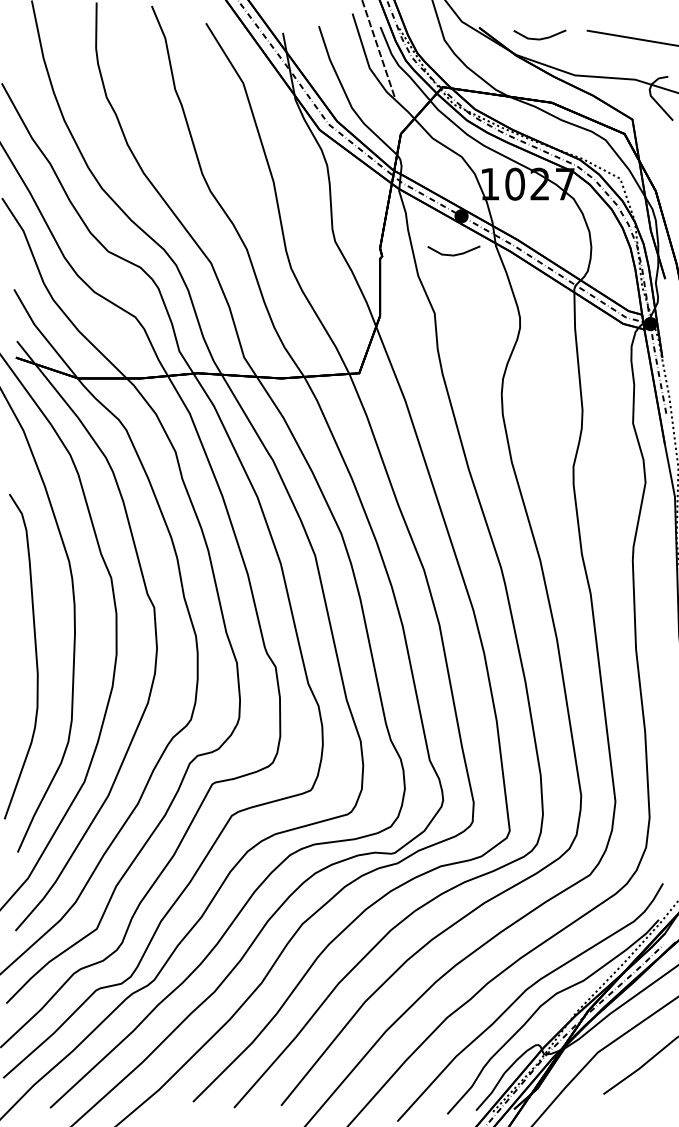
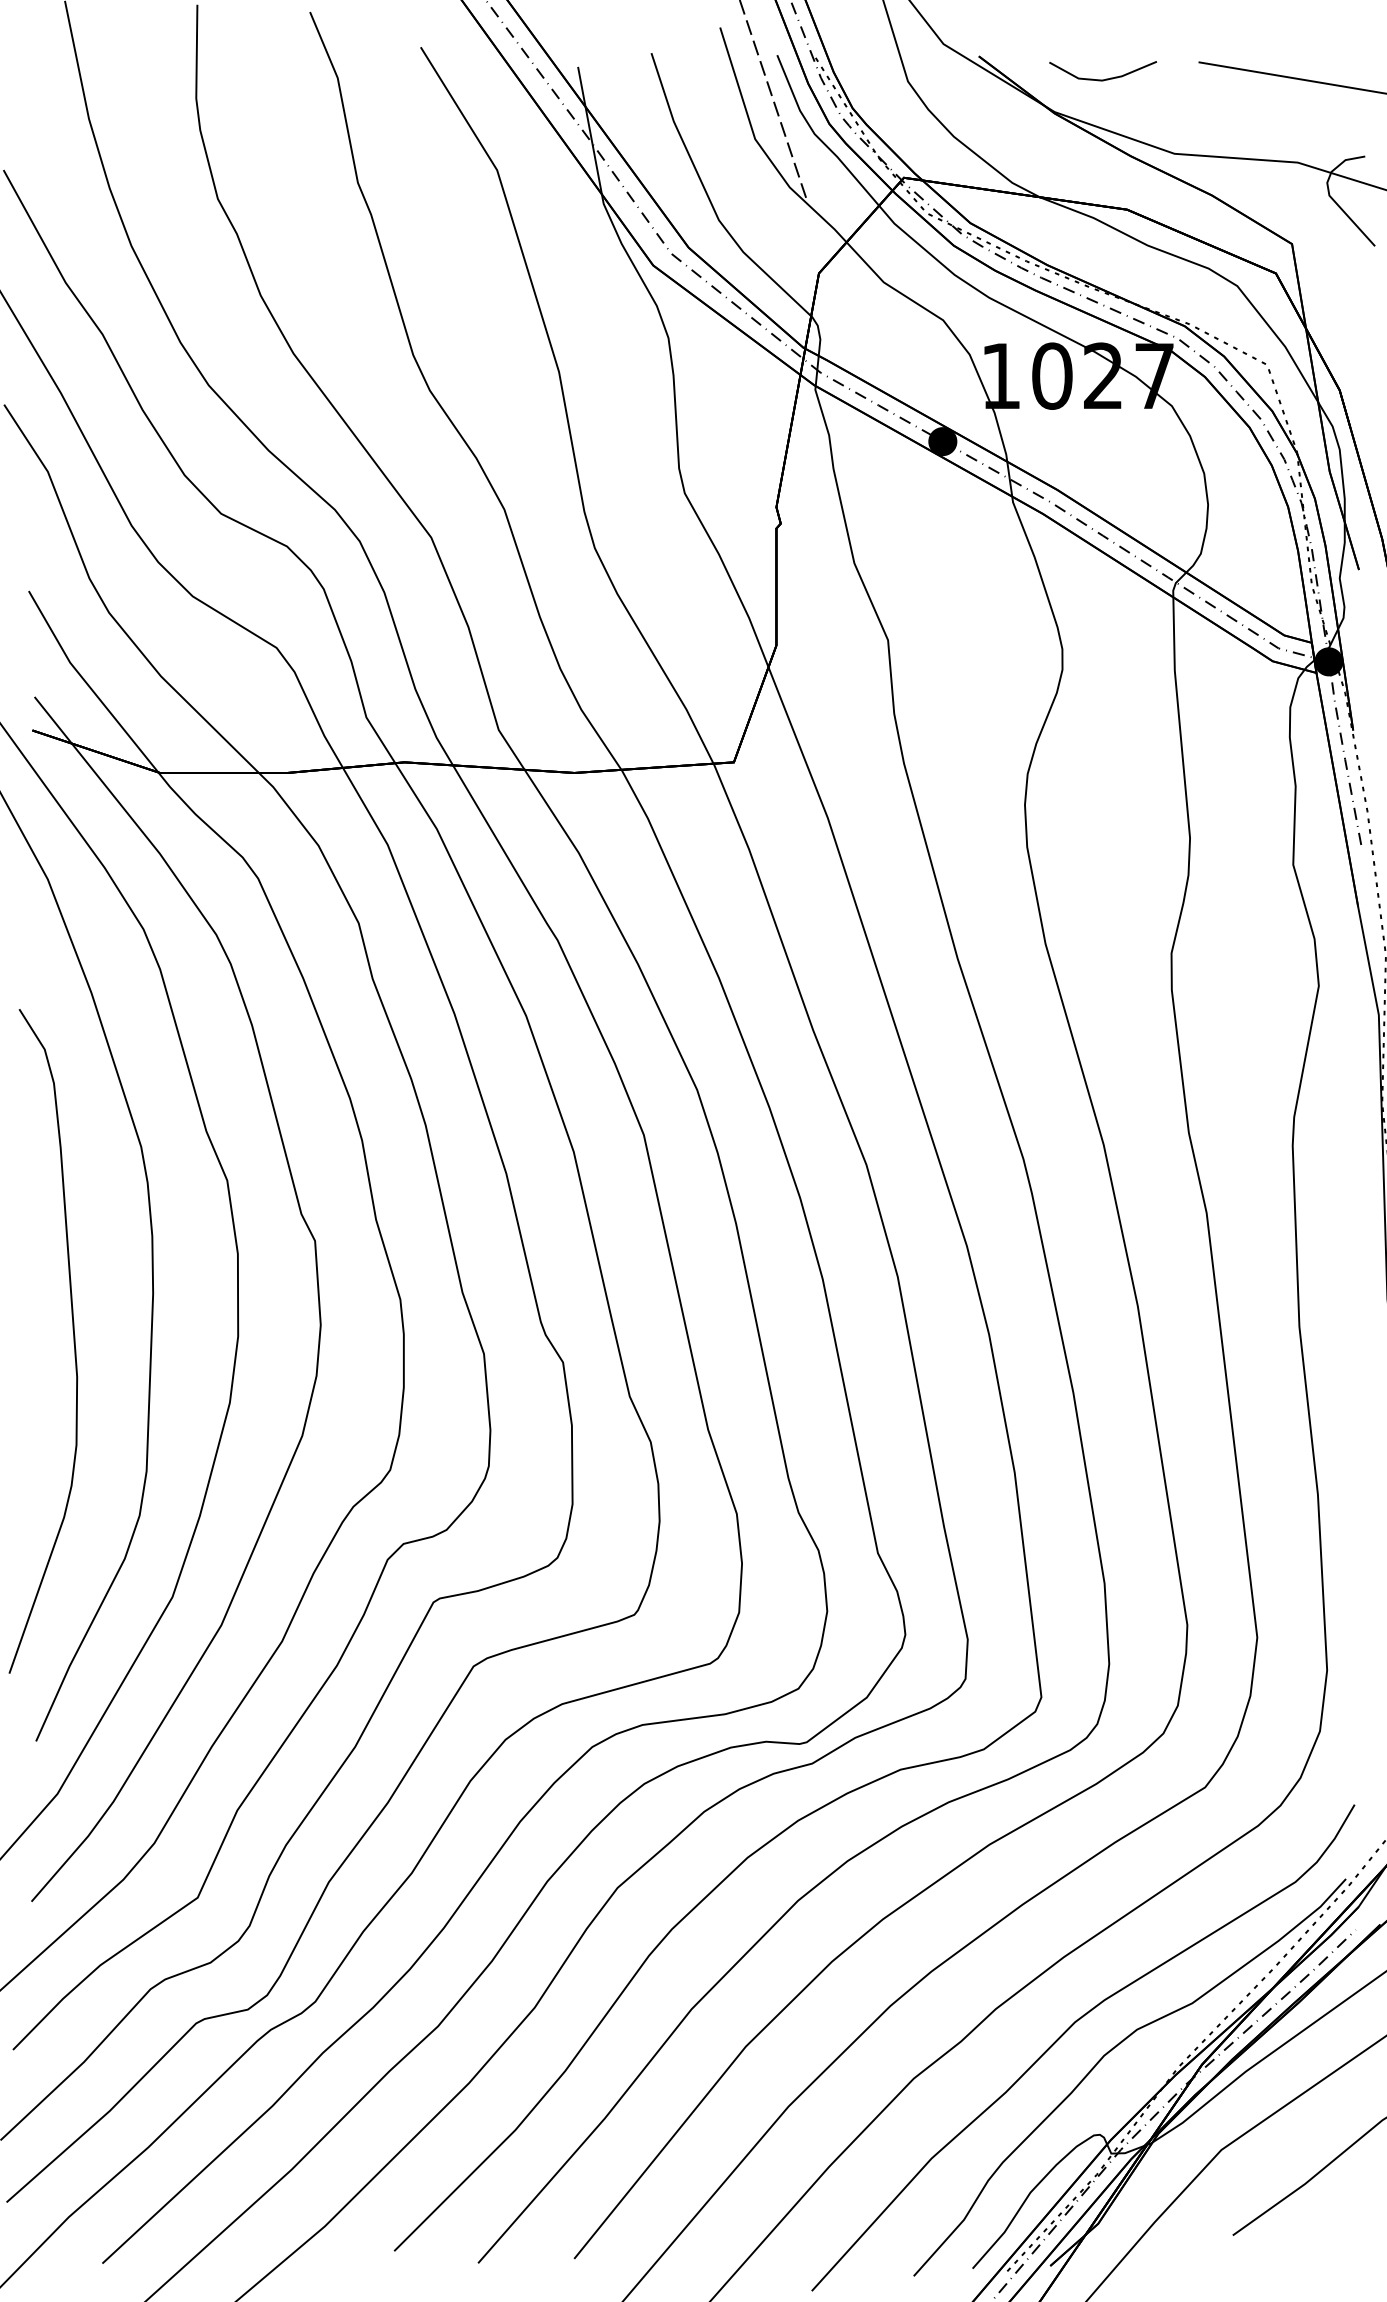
line: (453, 254) -> (926, 519), removed

